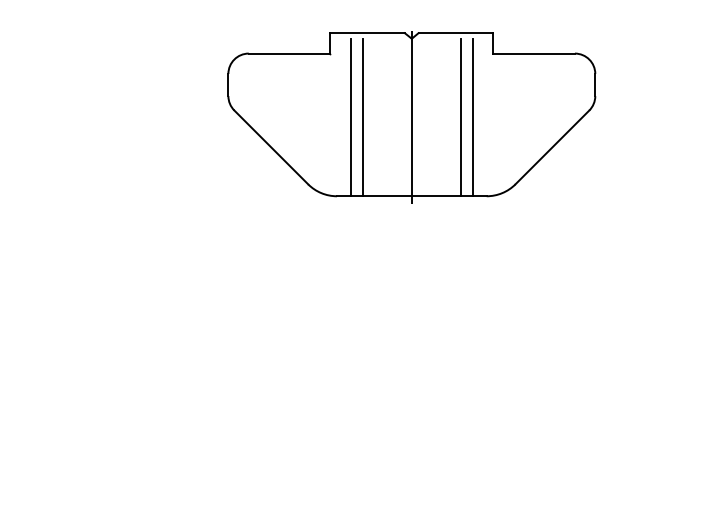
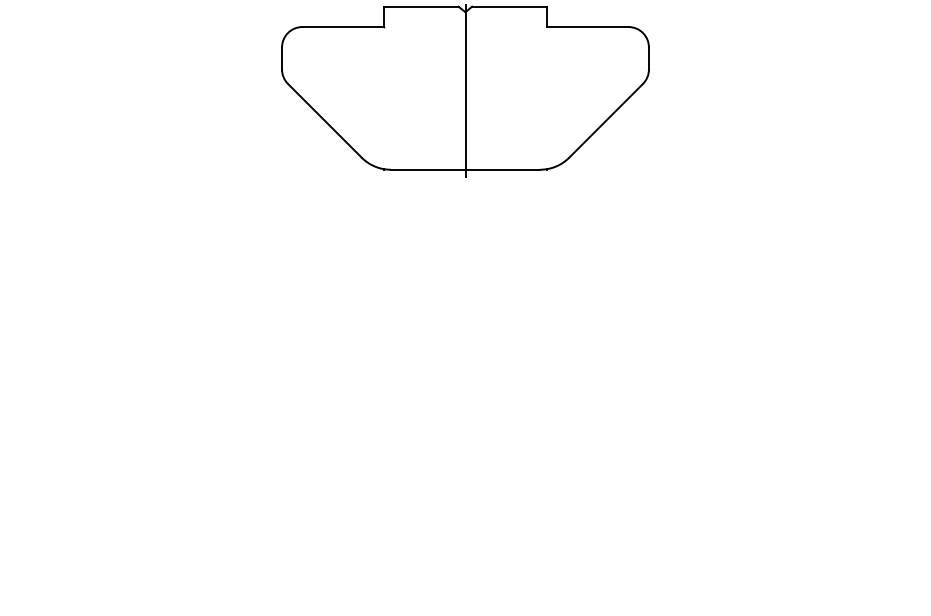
line: (350, 117) -> (404, 90), removed
line: (362, 117) -> (416, 90), removed
line: (460, 117) -> (514, 90), removed
line: (472, 117) -> (526, 90), removed

